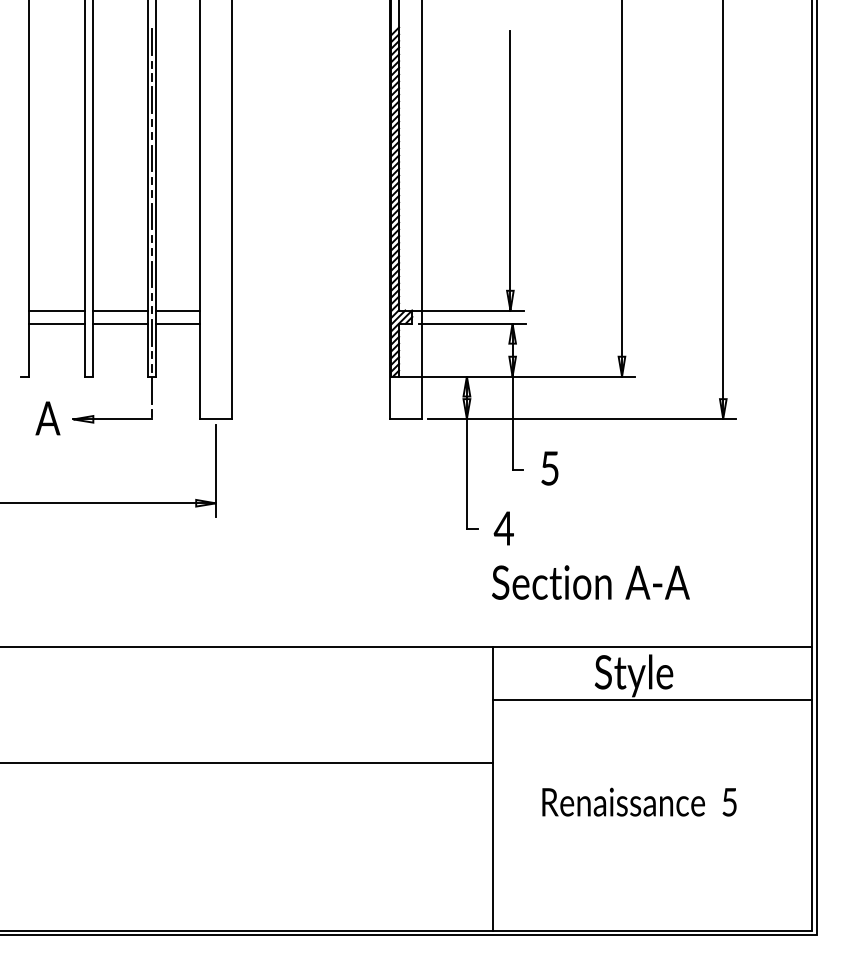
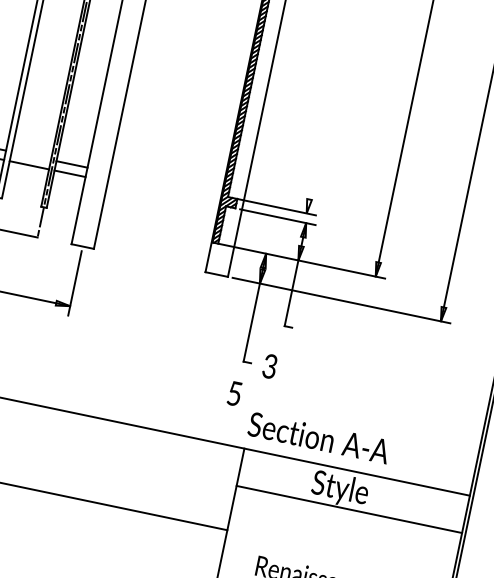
line: (510, 170) -> (327, 114), removed
line: (120, 310) -> (31, 155), removed
text: (549, 468) -> (234, 393), moved
text: (503, 528) -> (269, 366), 4 -> 3
text: (590, 582) -> (318, 437), moved

